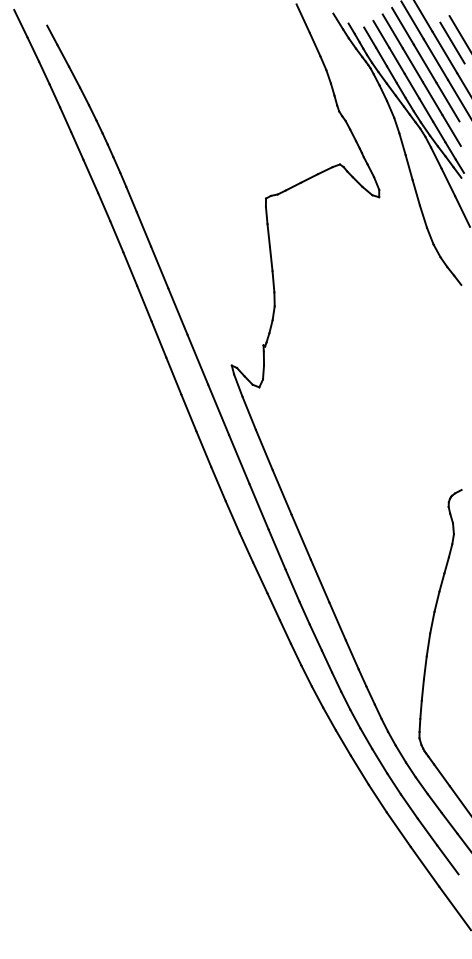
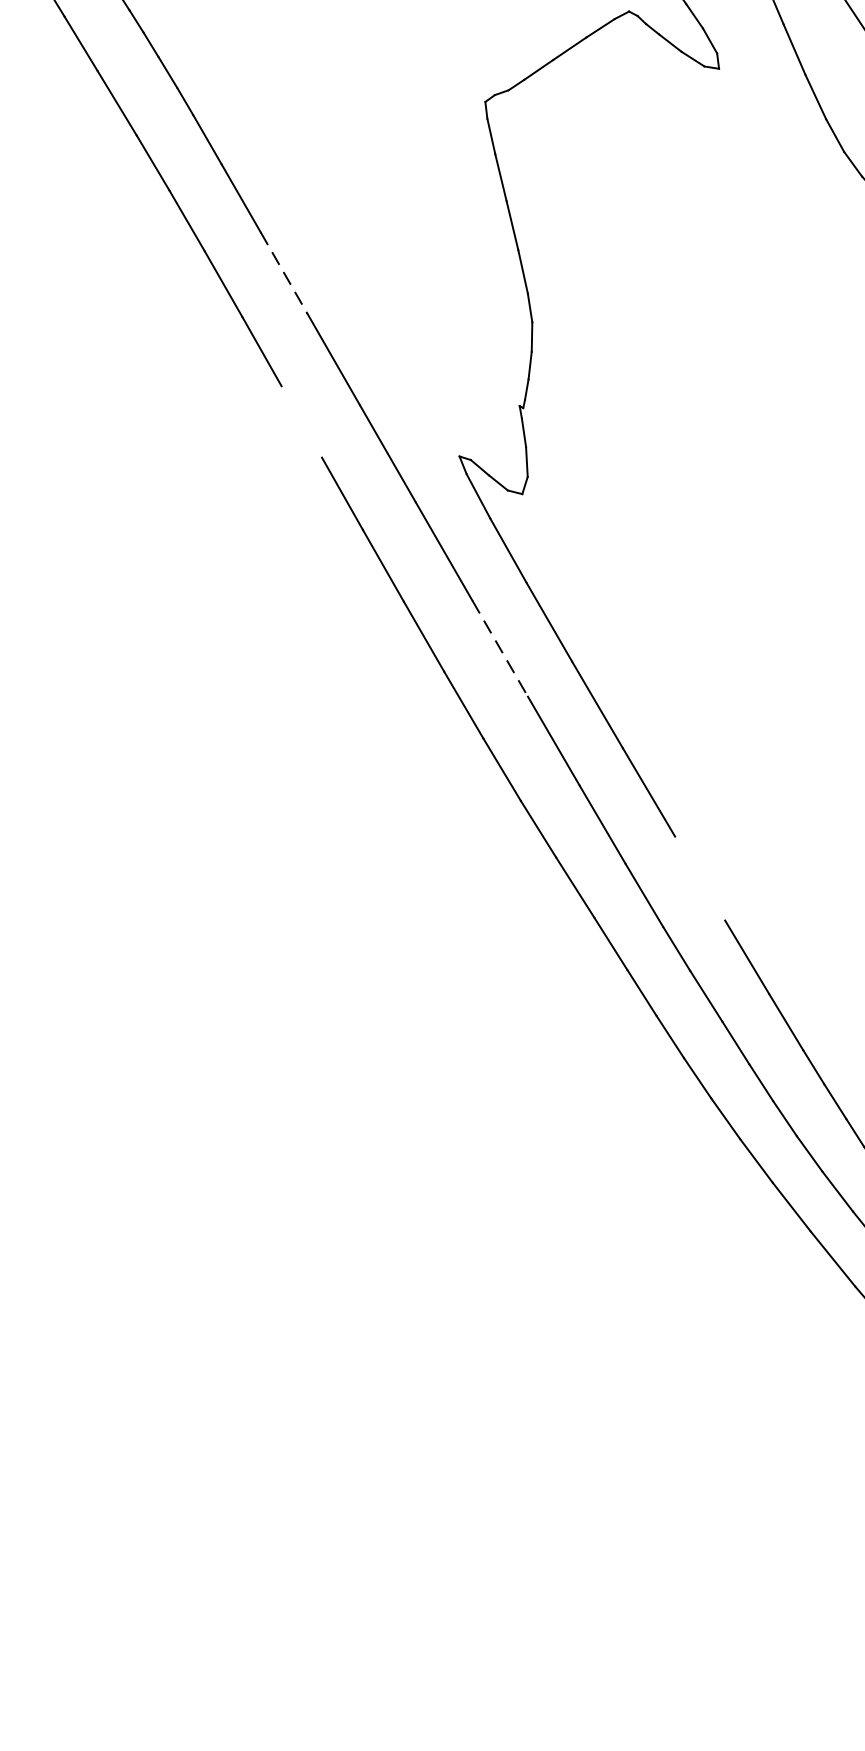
line: (159, 267) -> (283, 273), solid -> dashed
line: (158, 339) -> (300, 422), removed
line: (239, 459) -> (500, 648), solid -> dashed
line: (319, 580) -> (698, 877), removed

